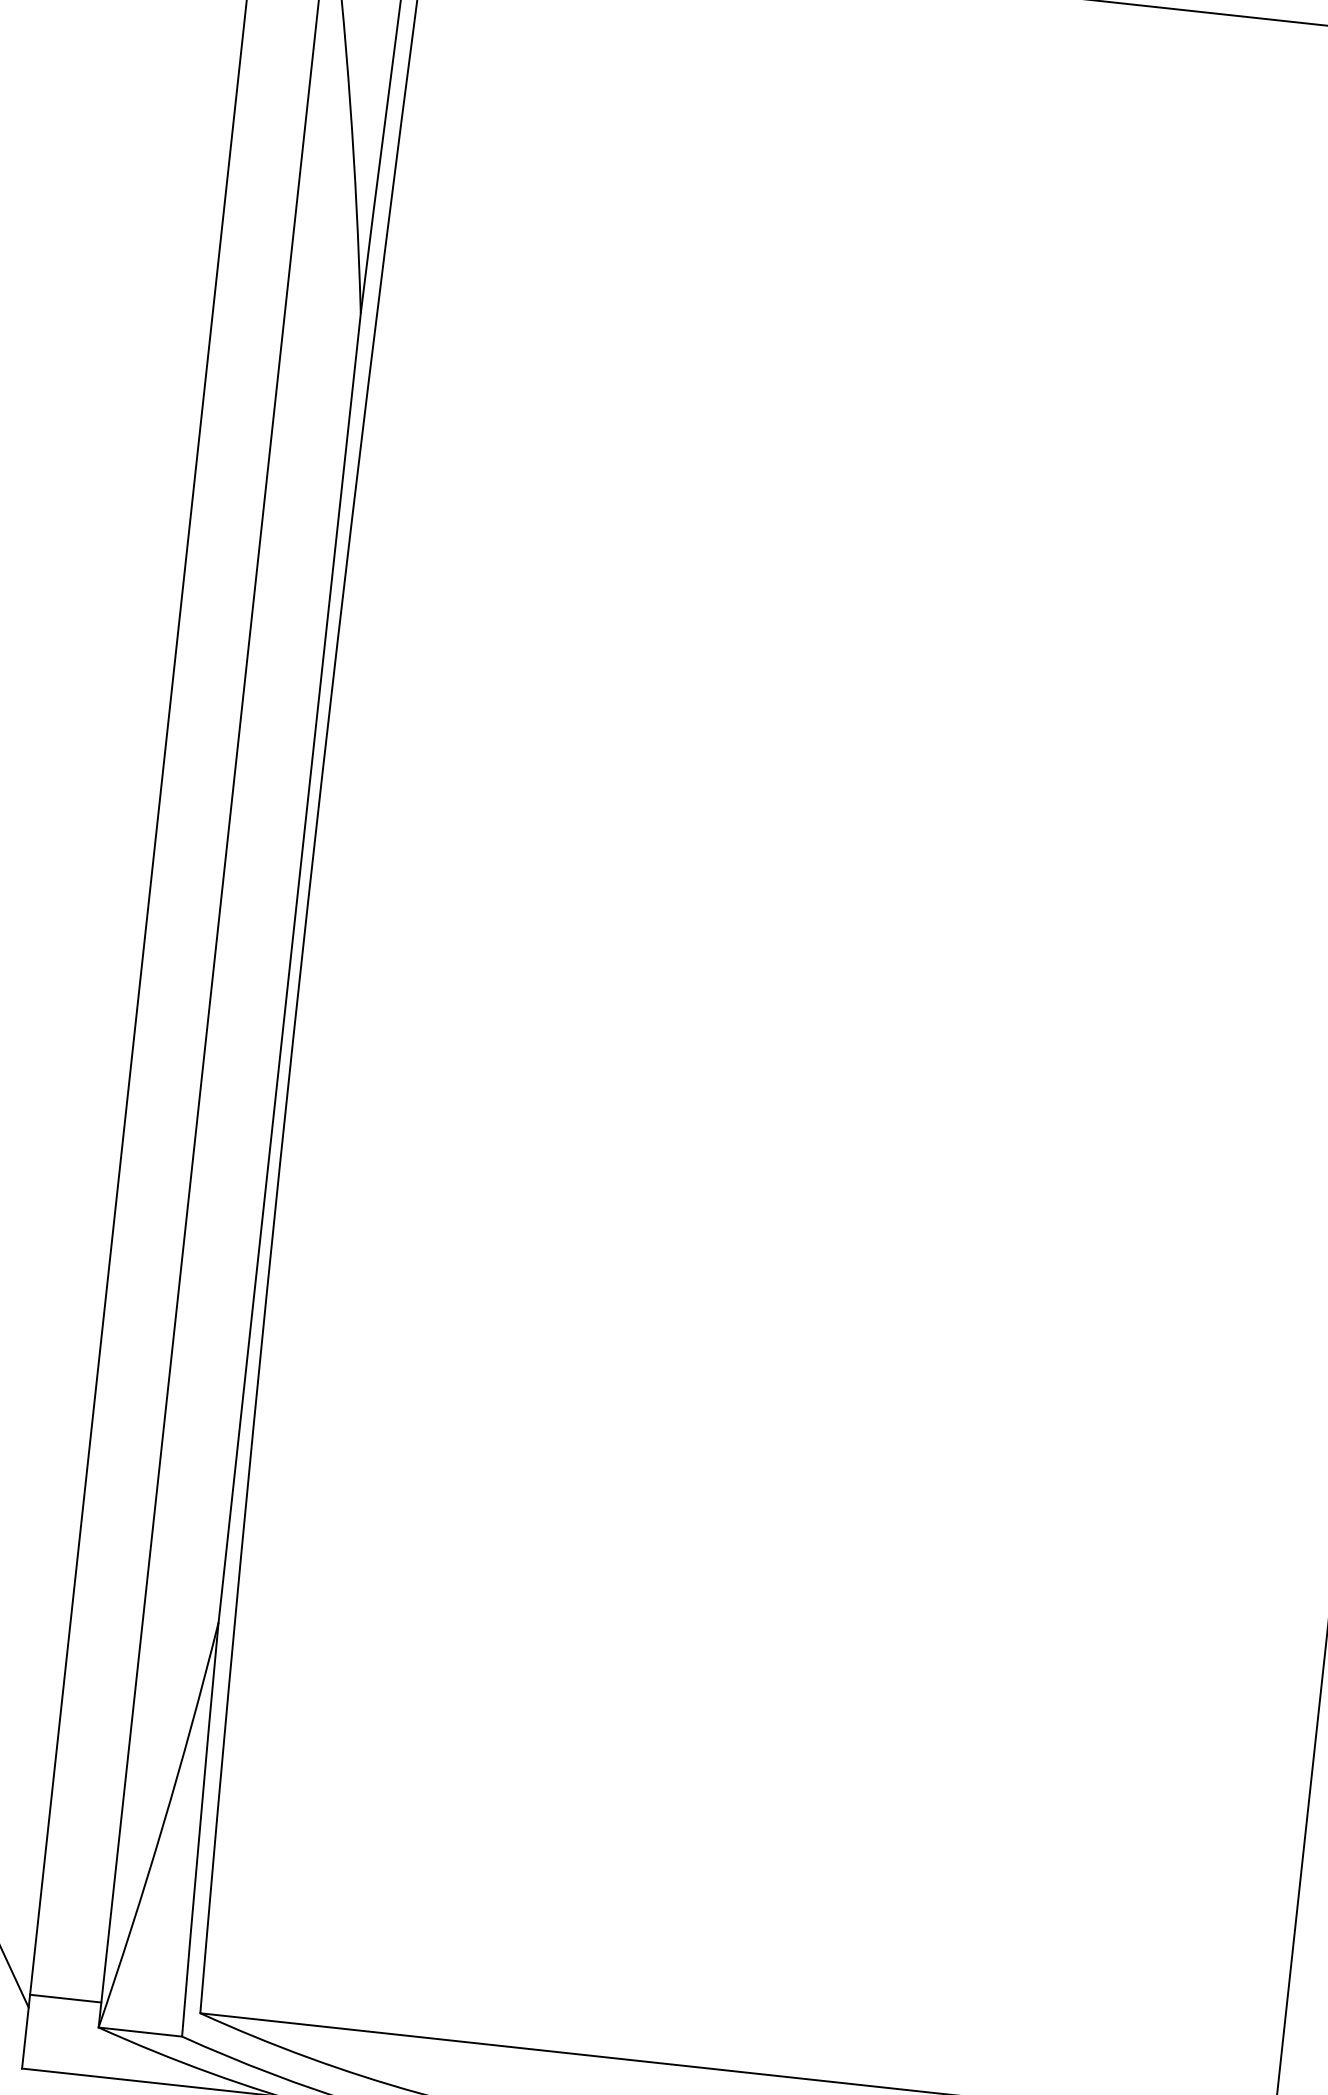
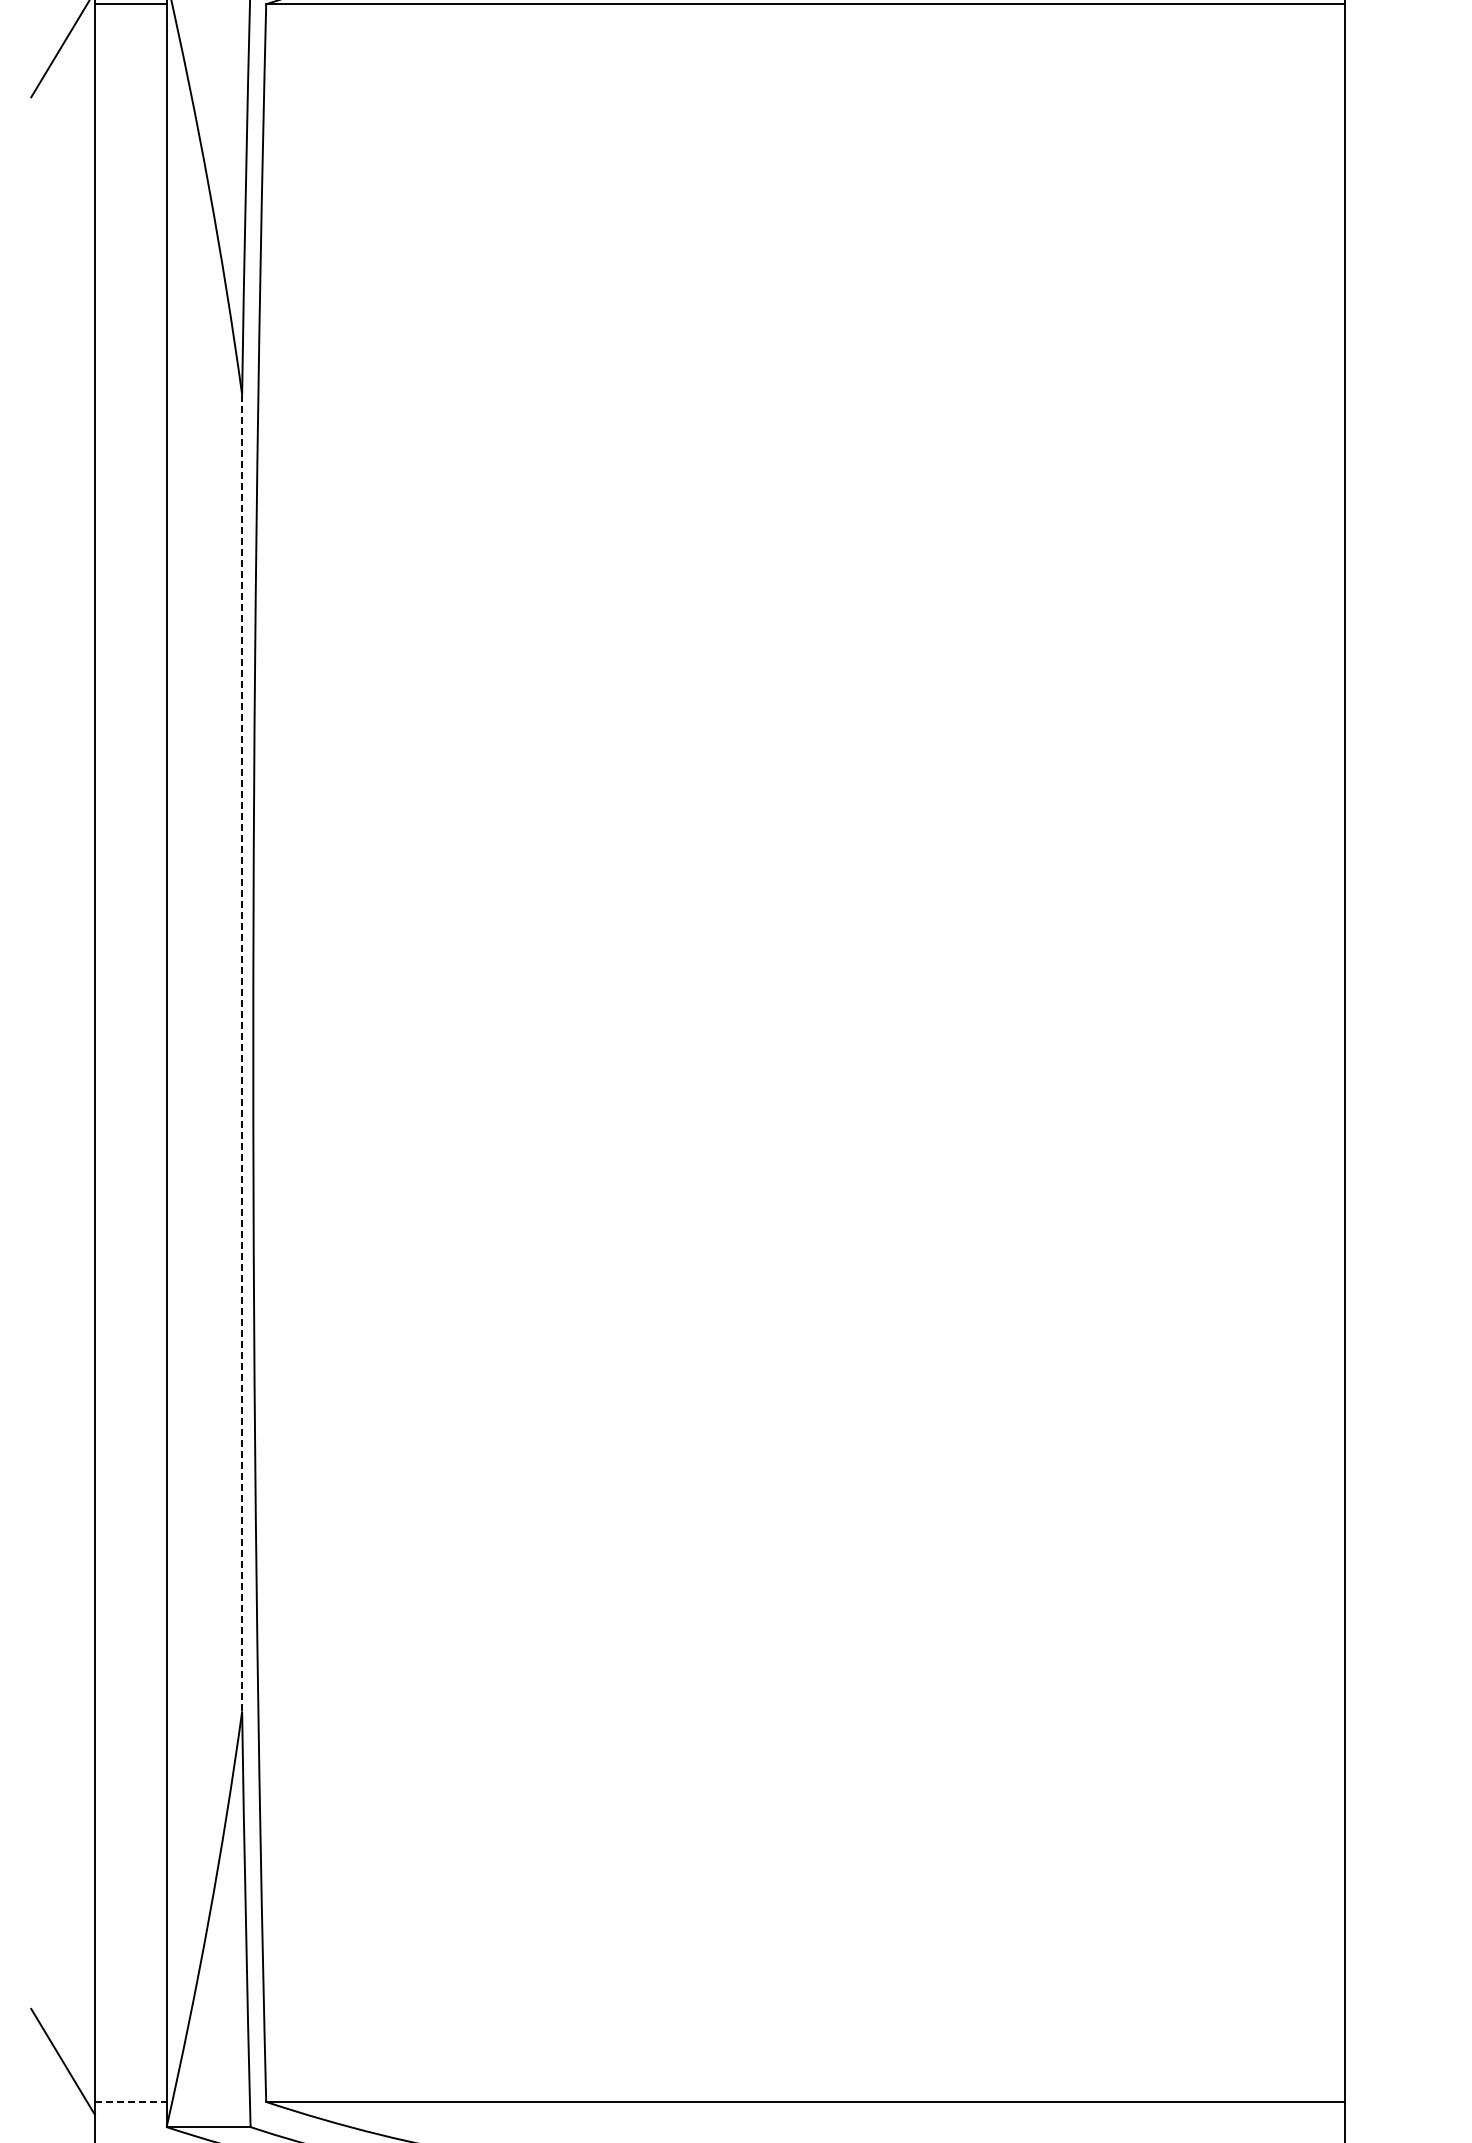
line: (289, 968) -> (242, 1053), solid -> dashed
line: (65, 1998) -> (130, 2101), solid -> dashed

